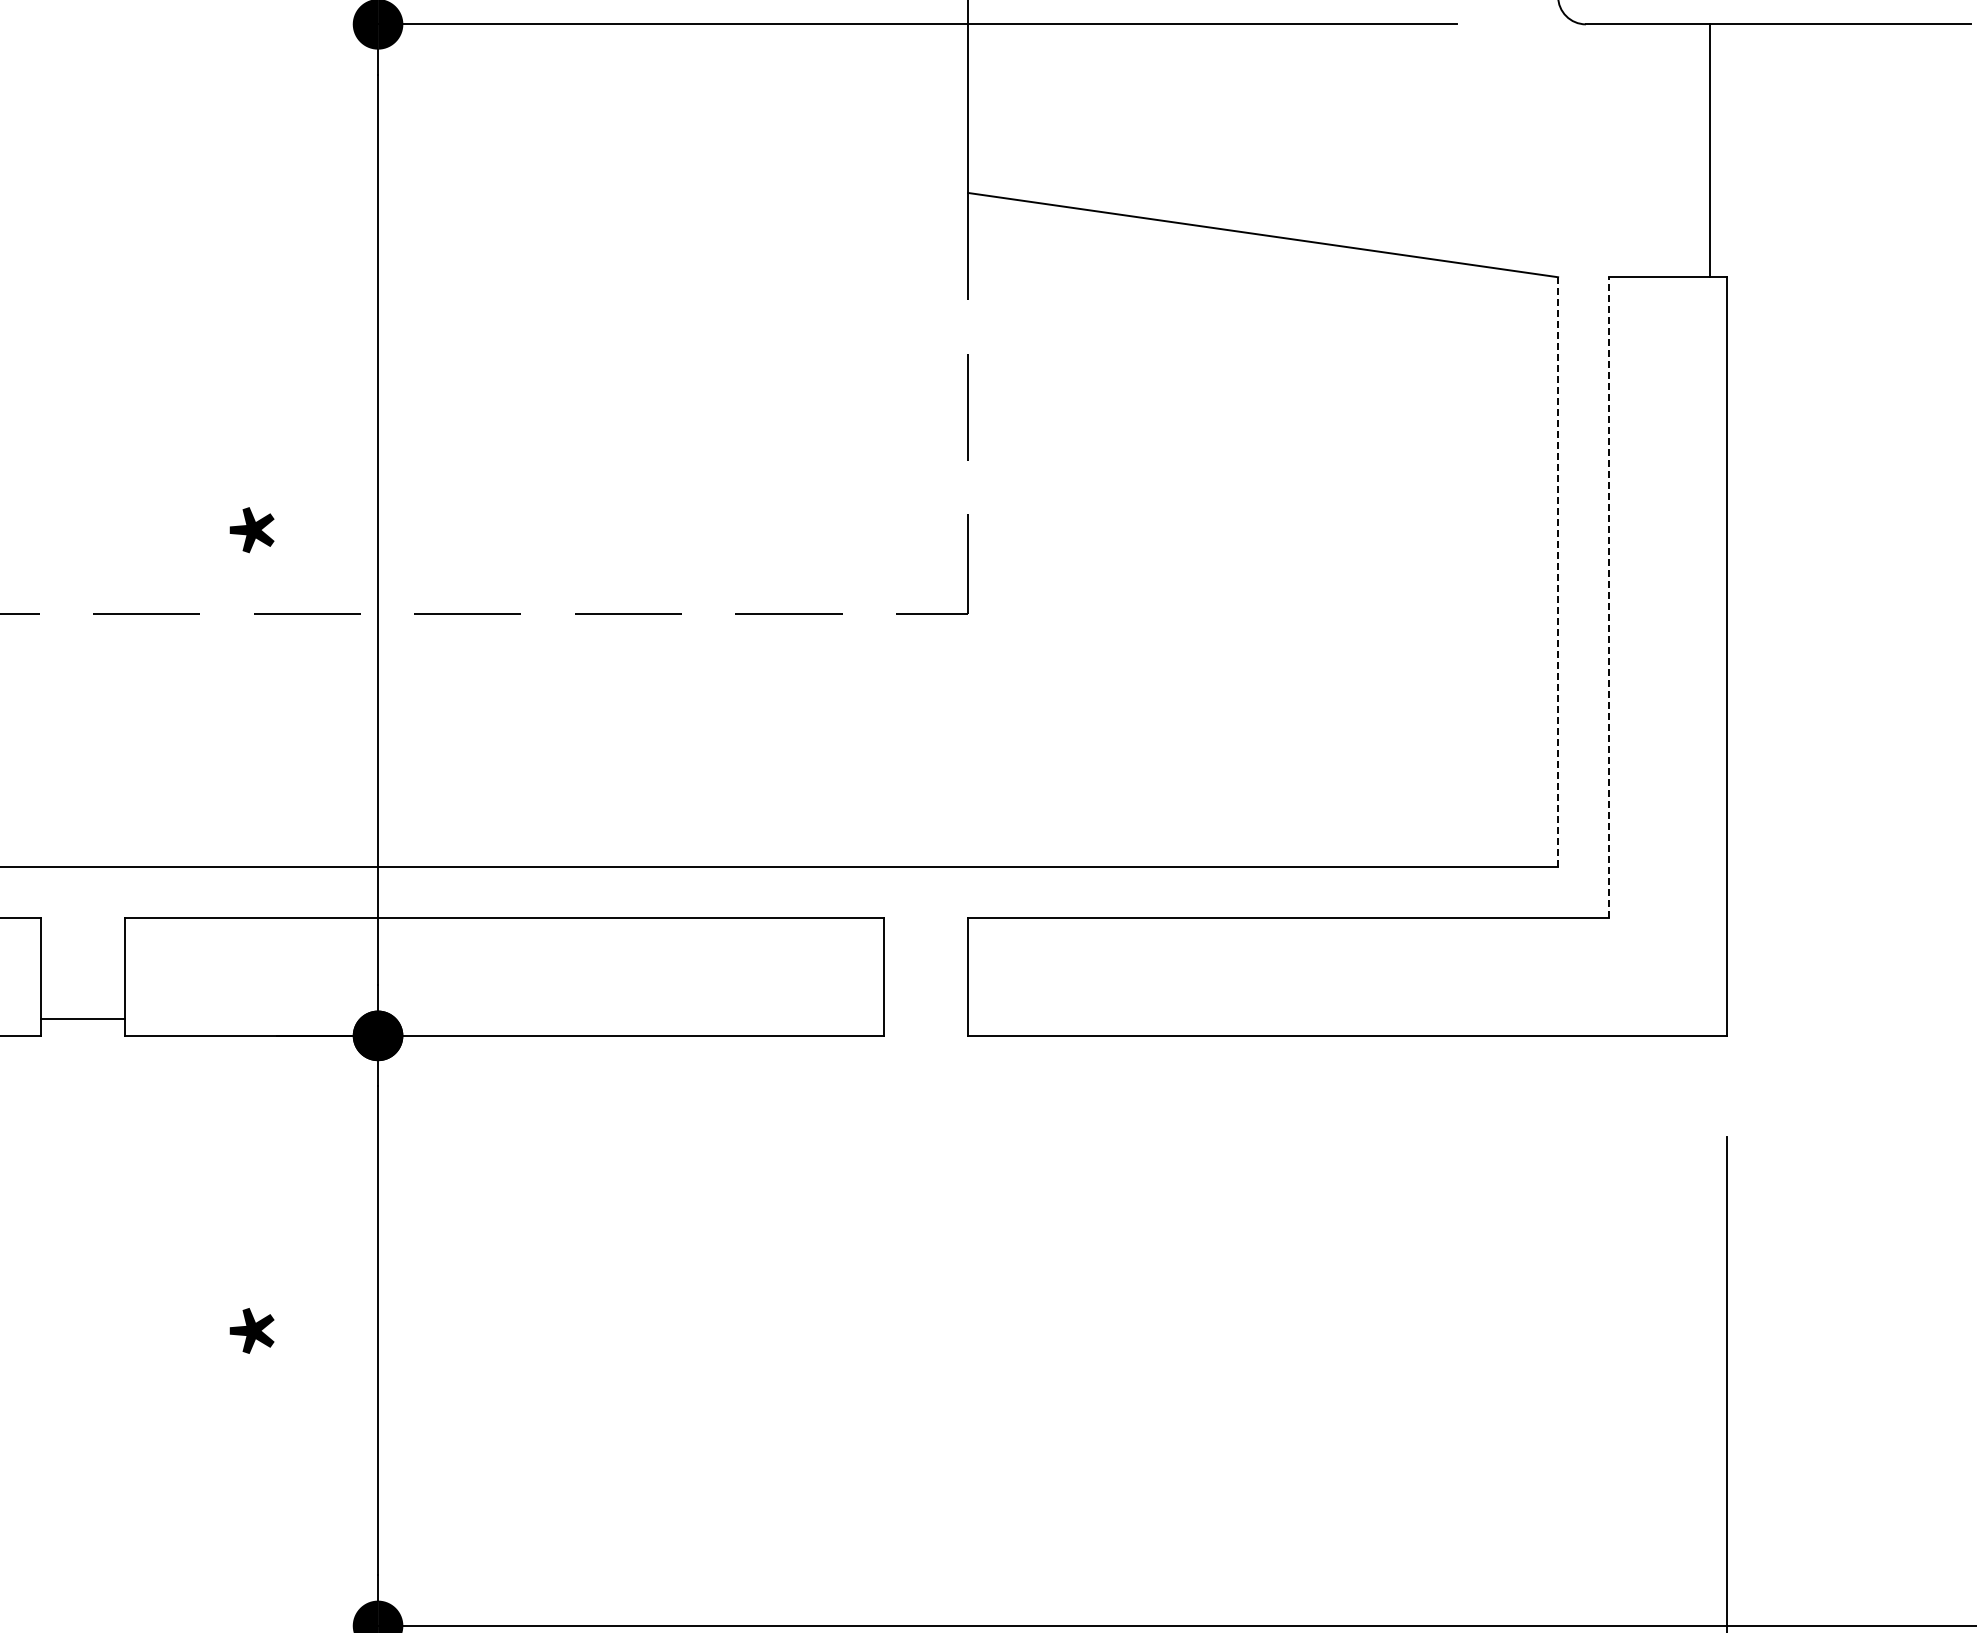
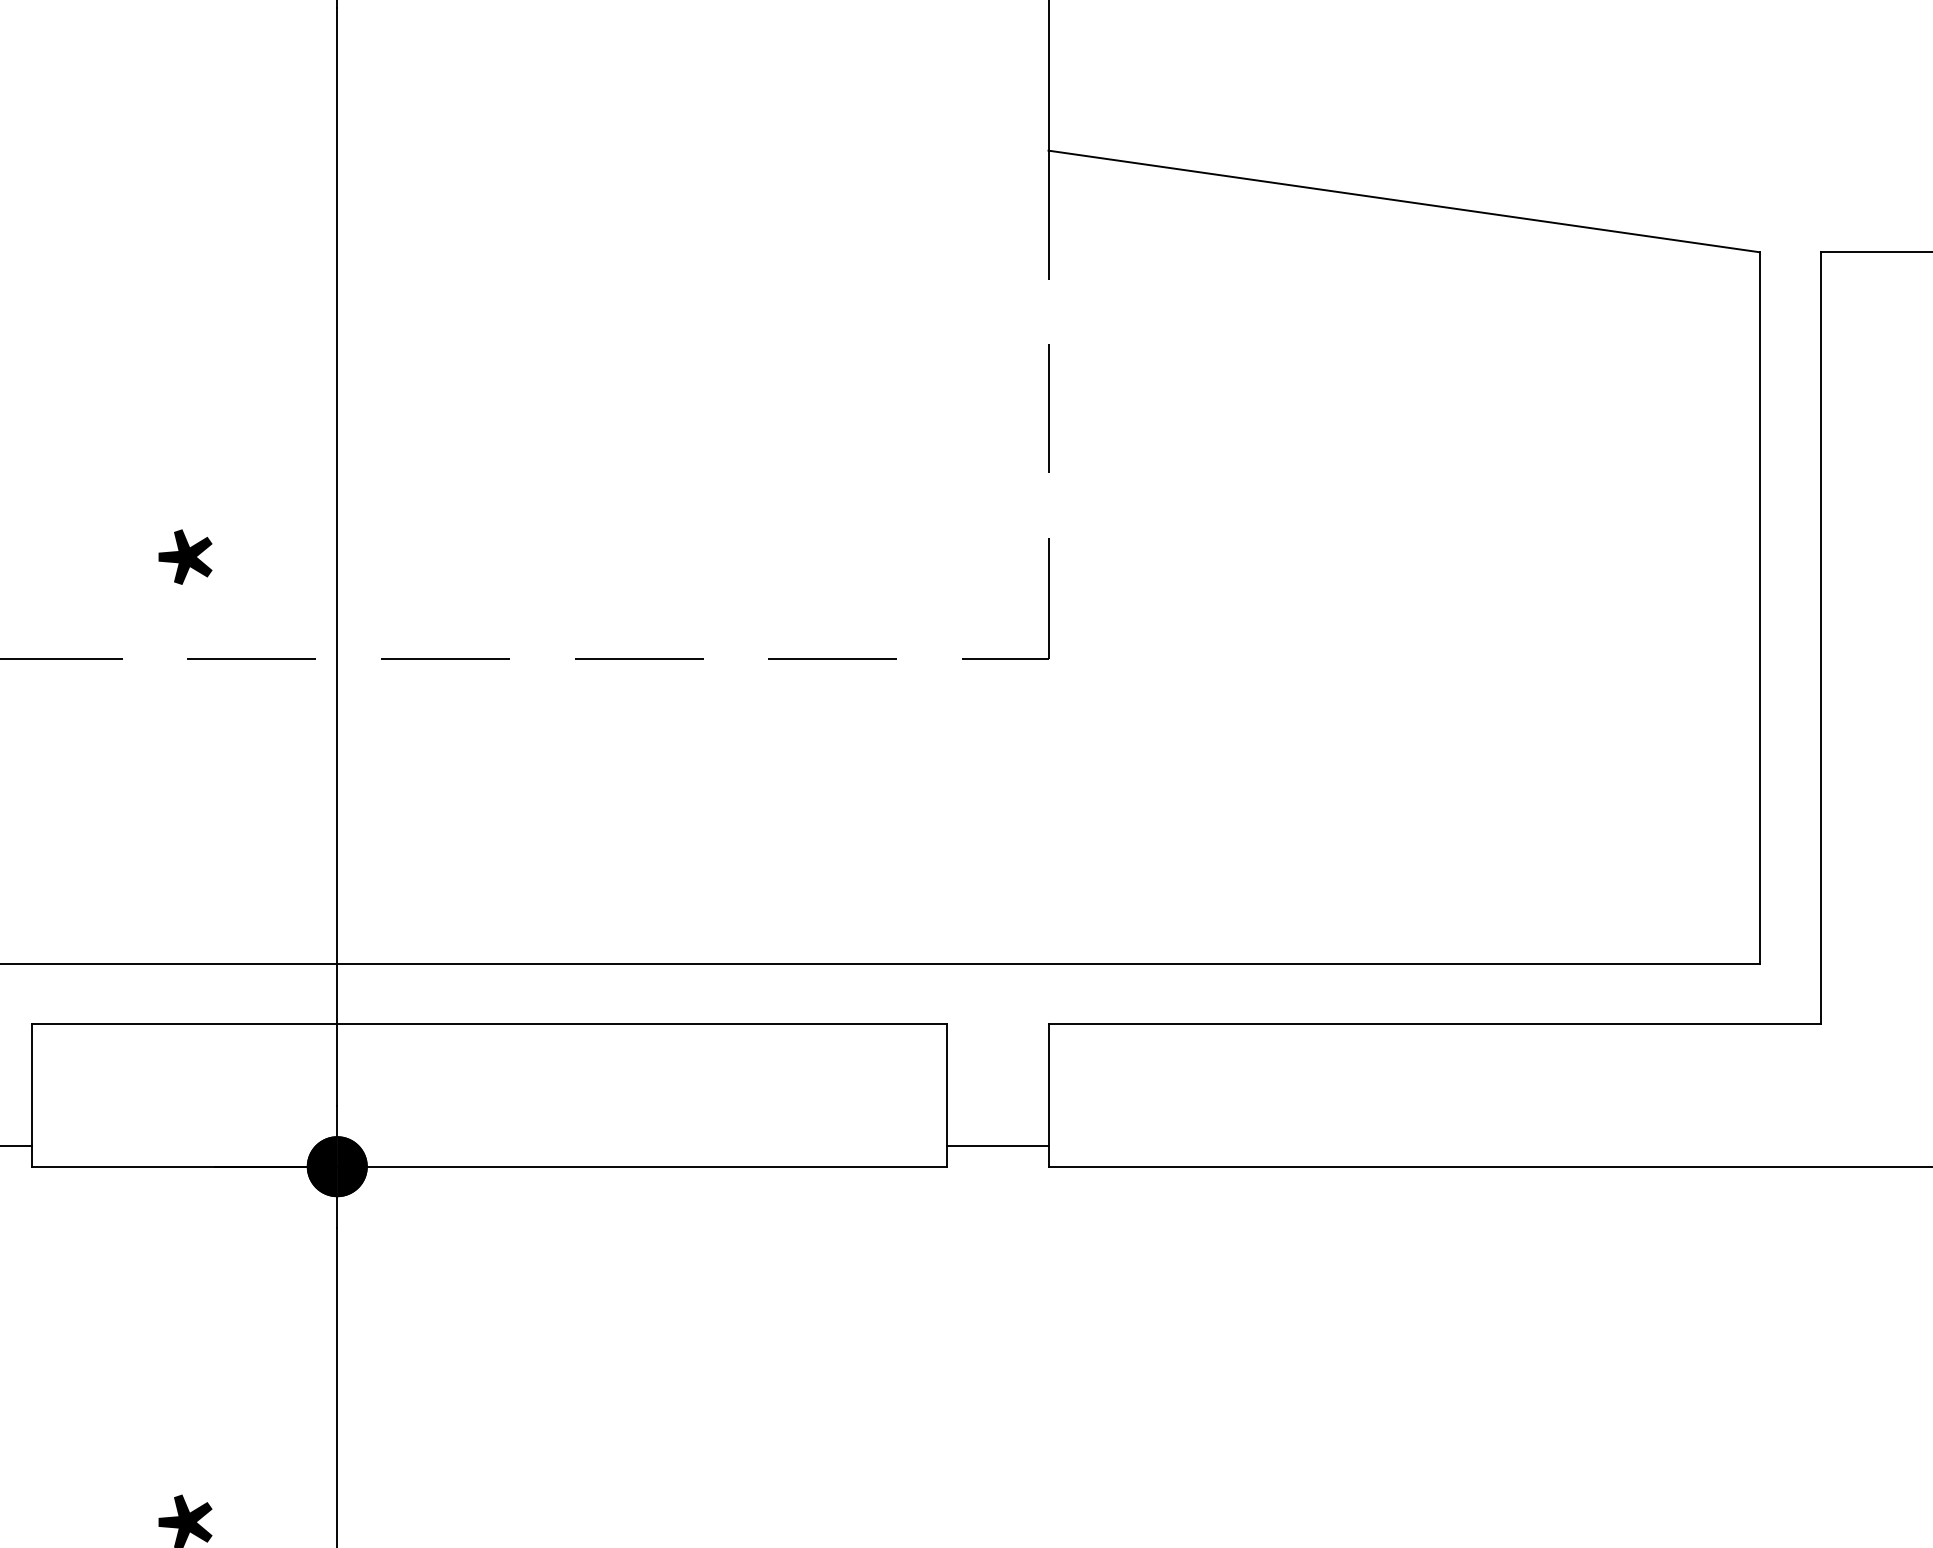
line: (1558, 571) -> (1760, 606), dashed -> solid
line: (1608, 597) -> (1820, 638), dashed -> solid
line: (925, 1019) -> (997, 1146), added

